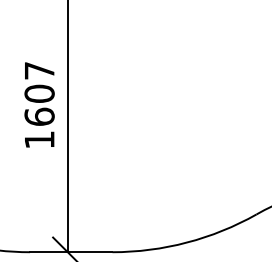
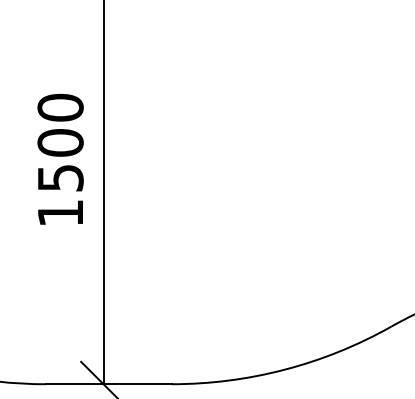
text: (39, 93) -> (60, 142), 1607 -> 1500

